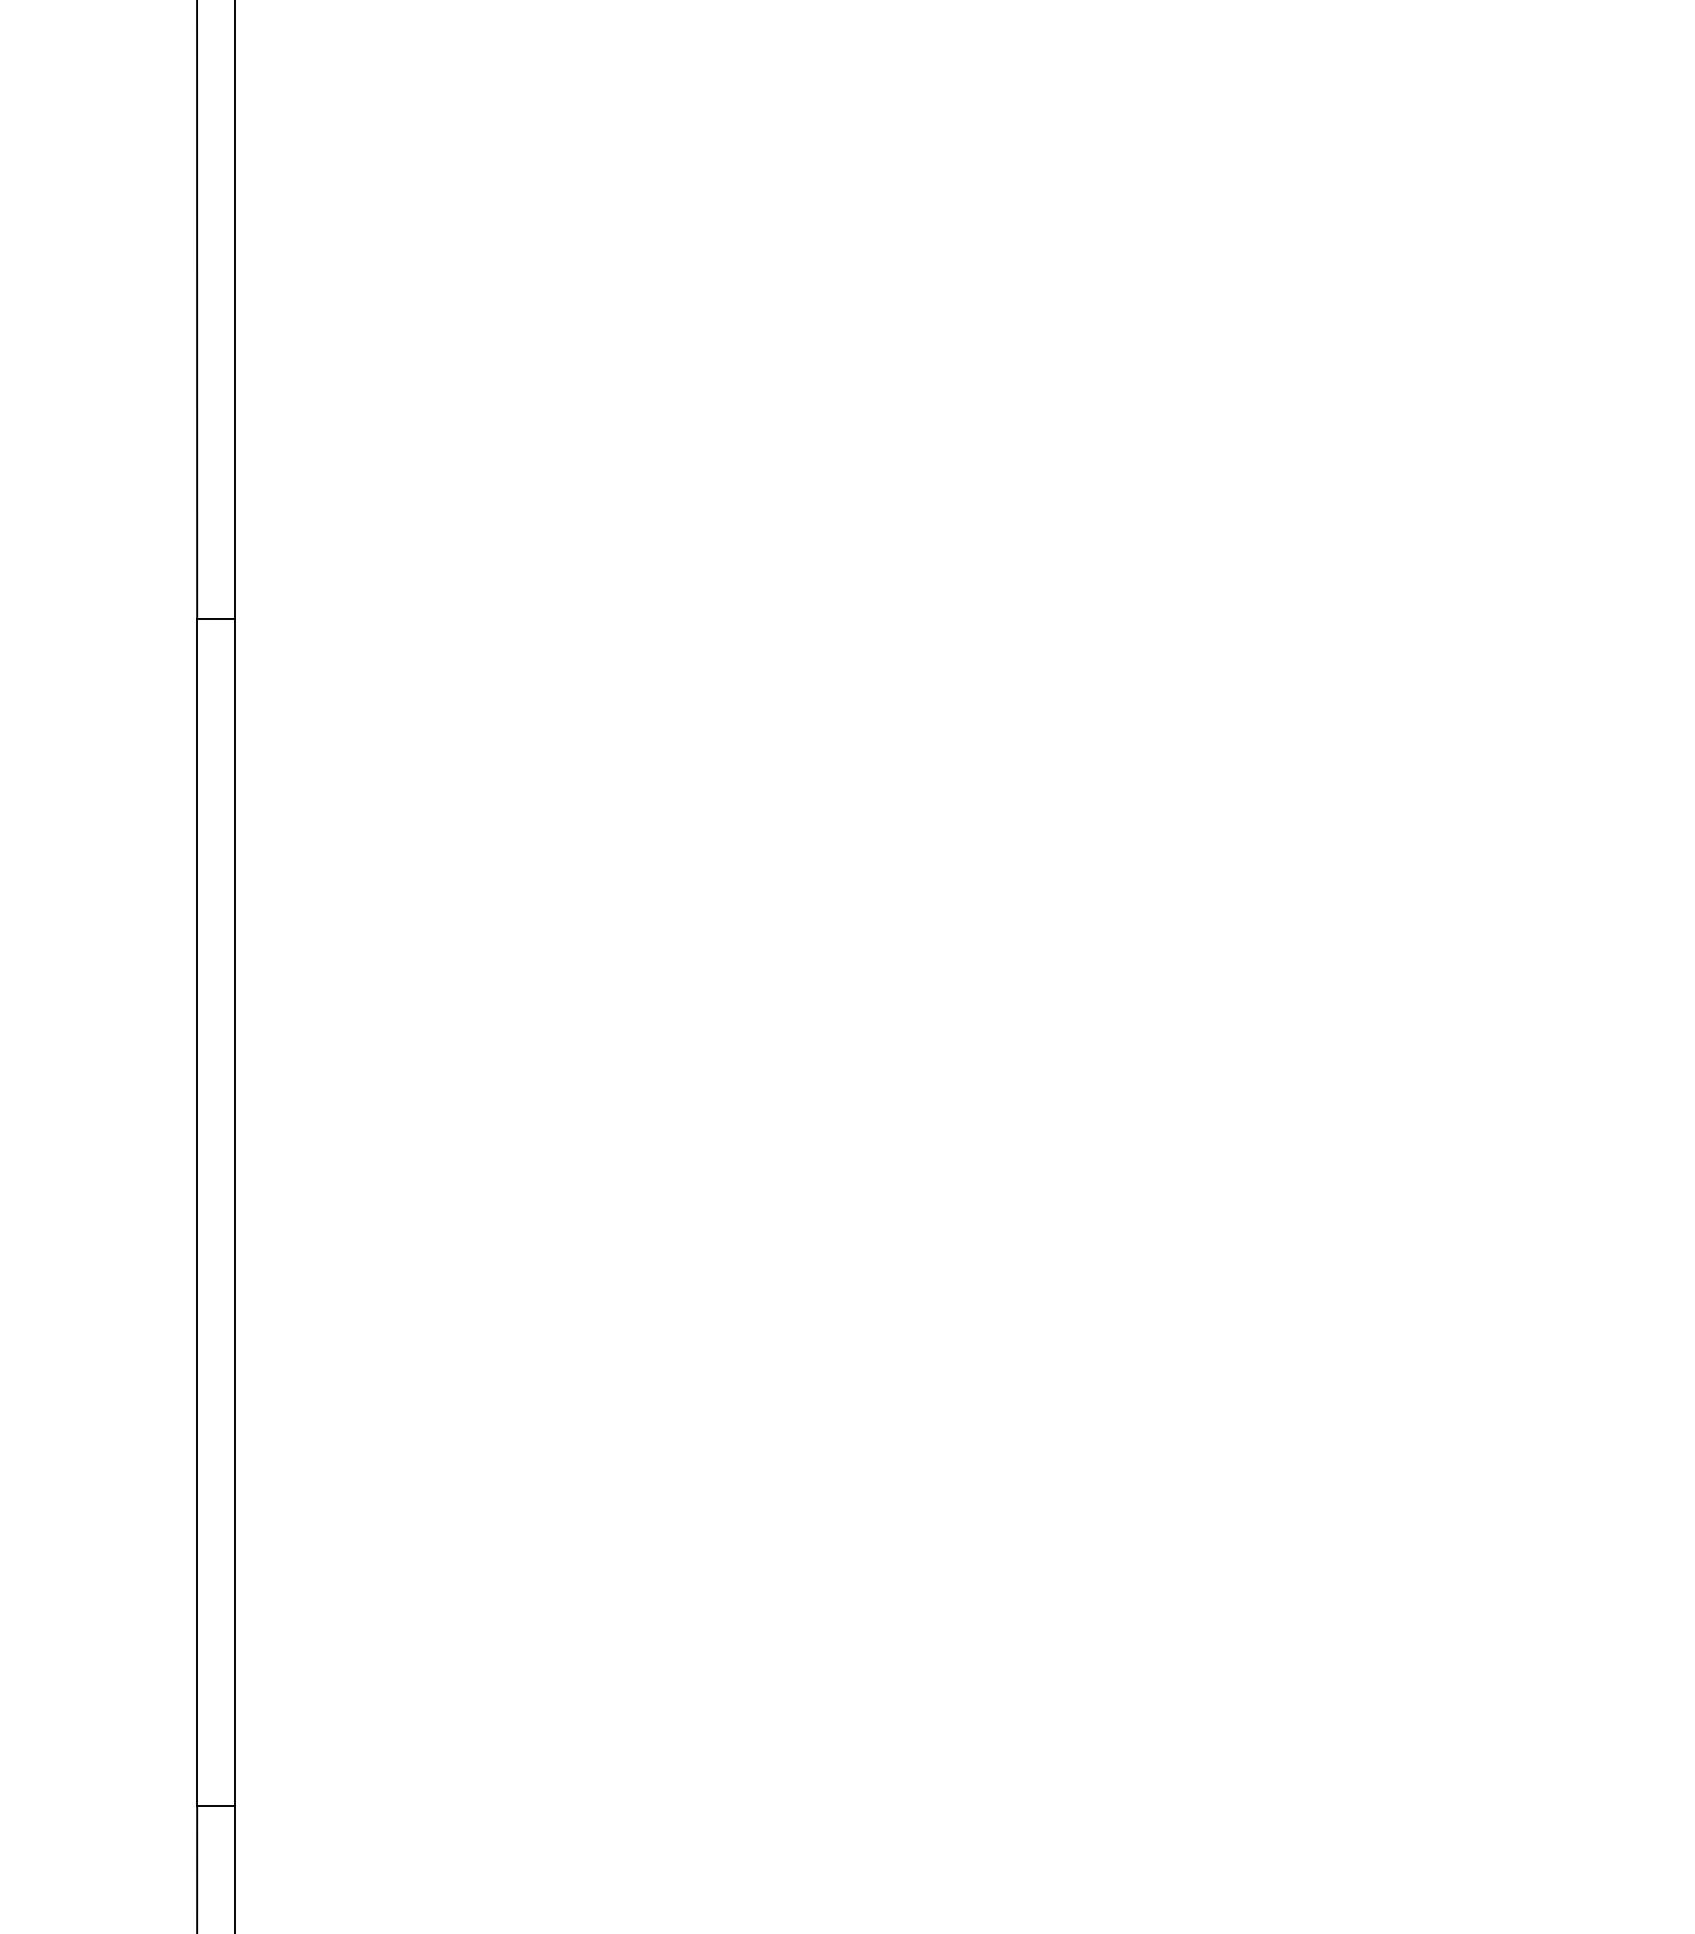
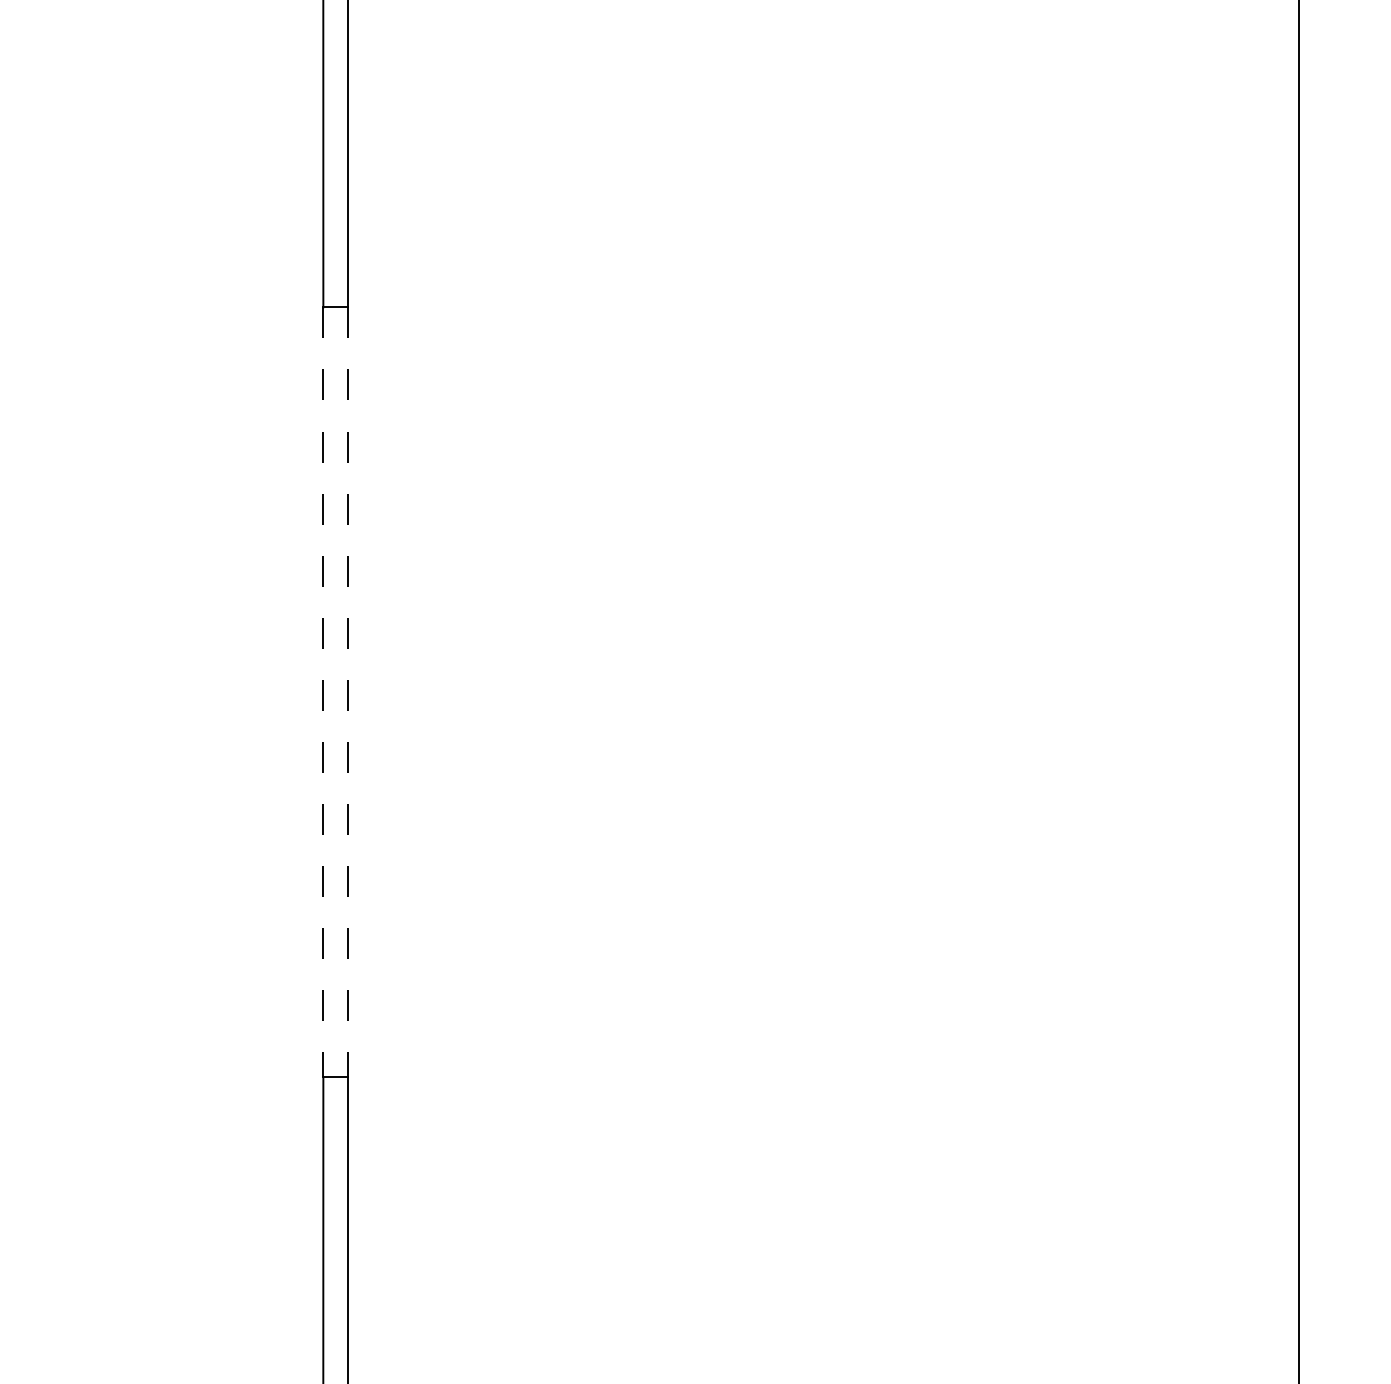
line: (197, 1212) -> (323, 692), solid -> dashed
line: (234, 1212) -> (347, 692), solid -> dashed

